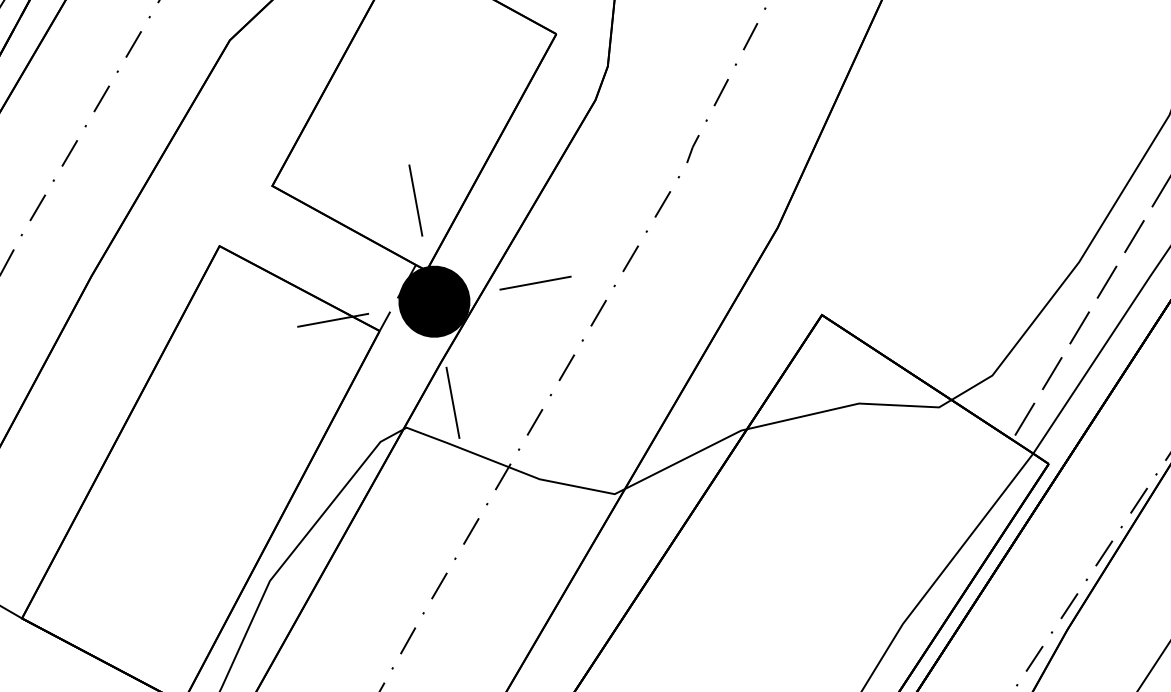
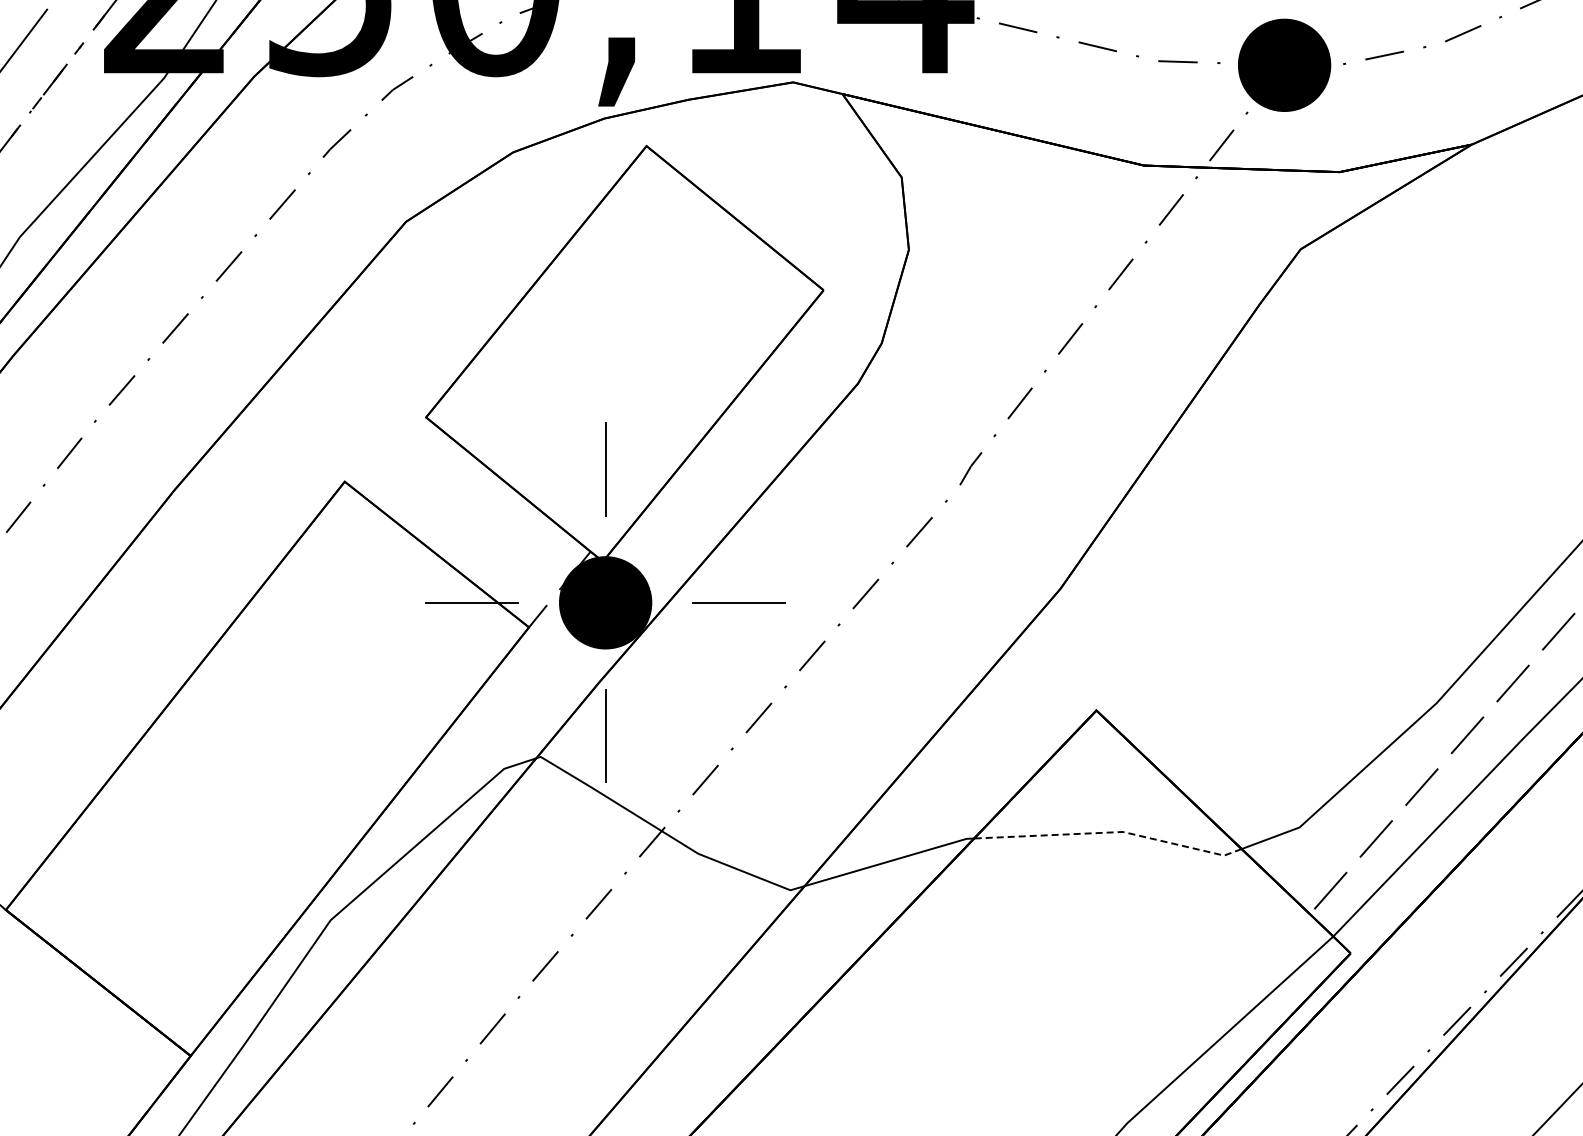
line: (849, 405) -> (1110, 832), solid -> dashed

